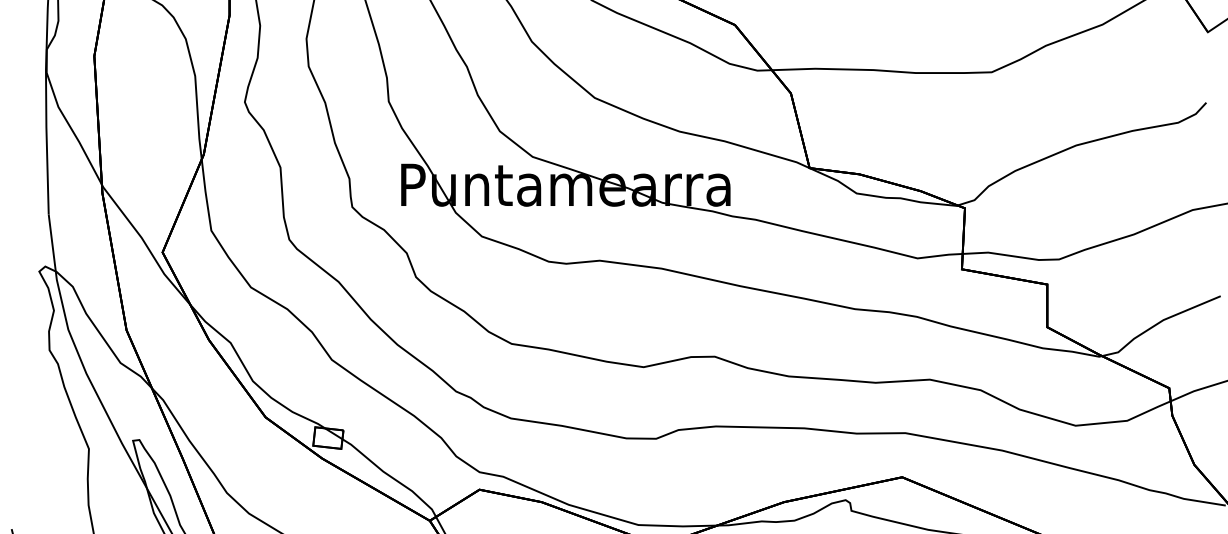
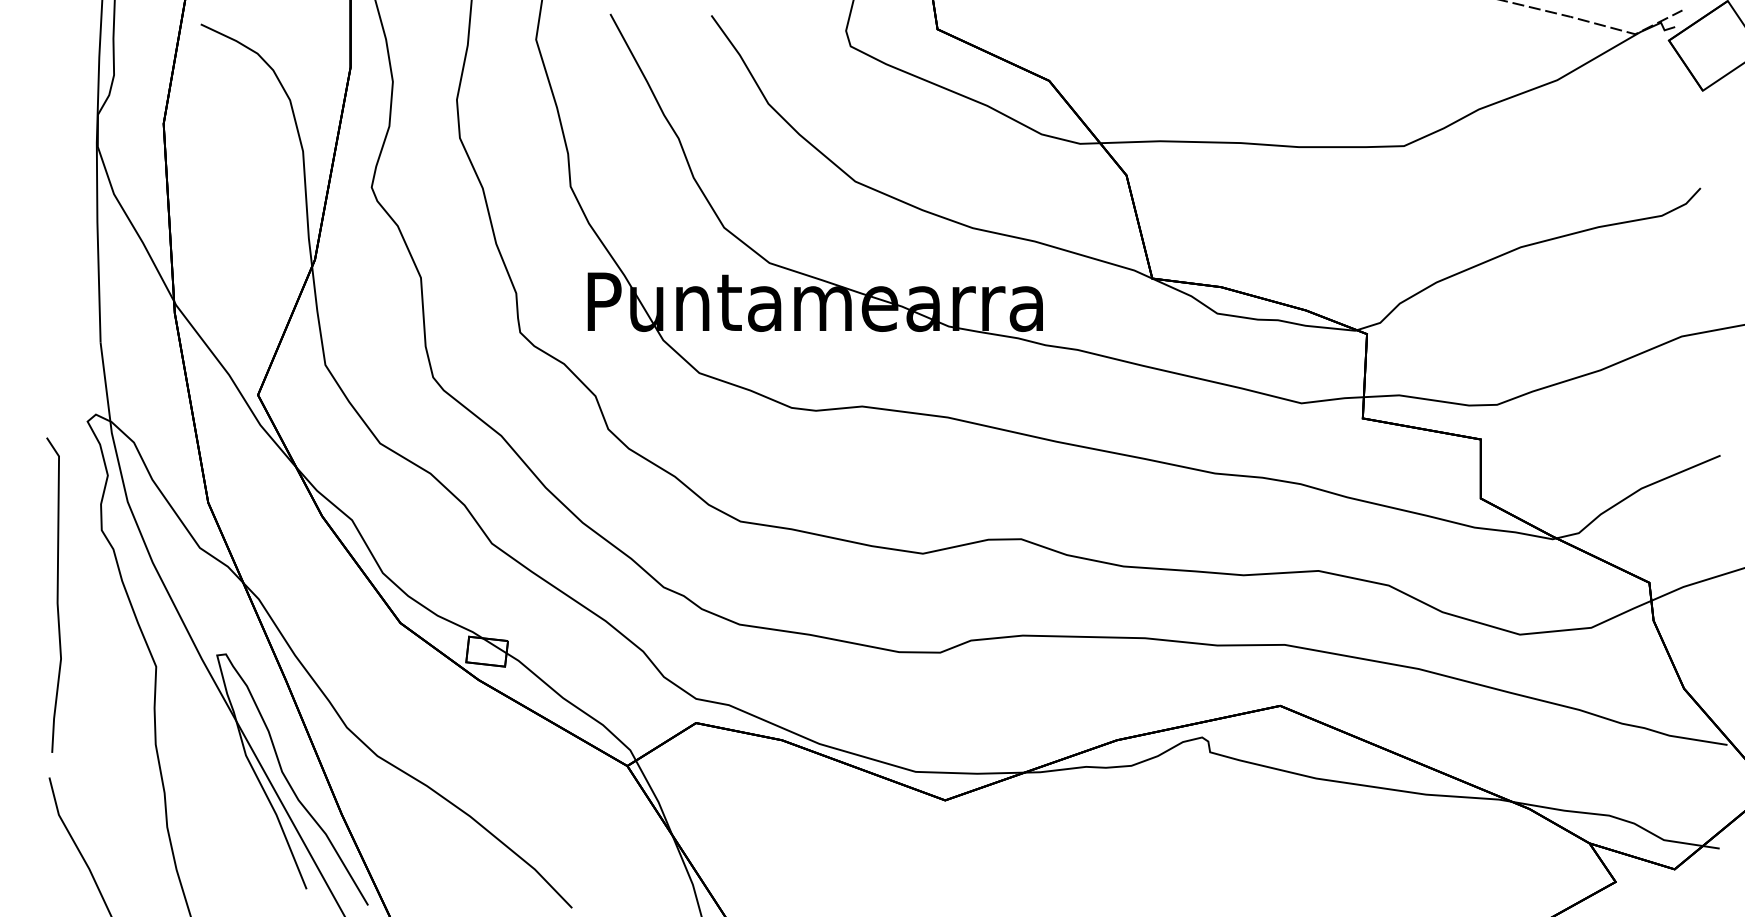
curve: (16, 396) -> (56, 594), added

